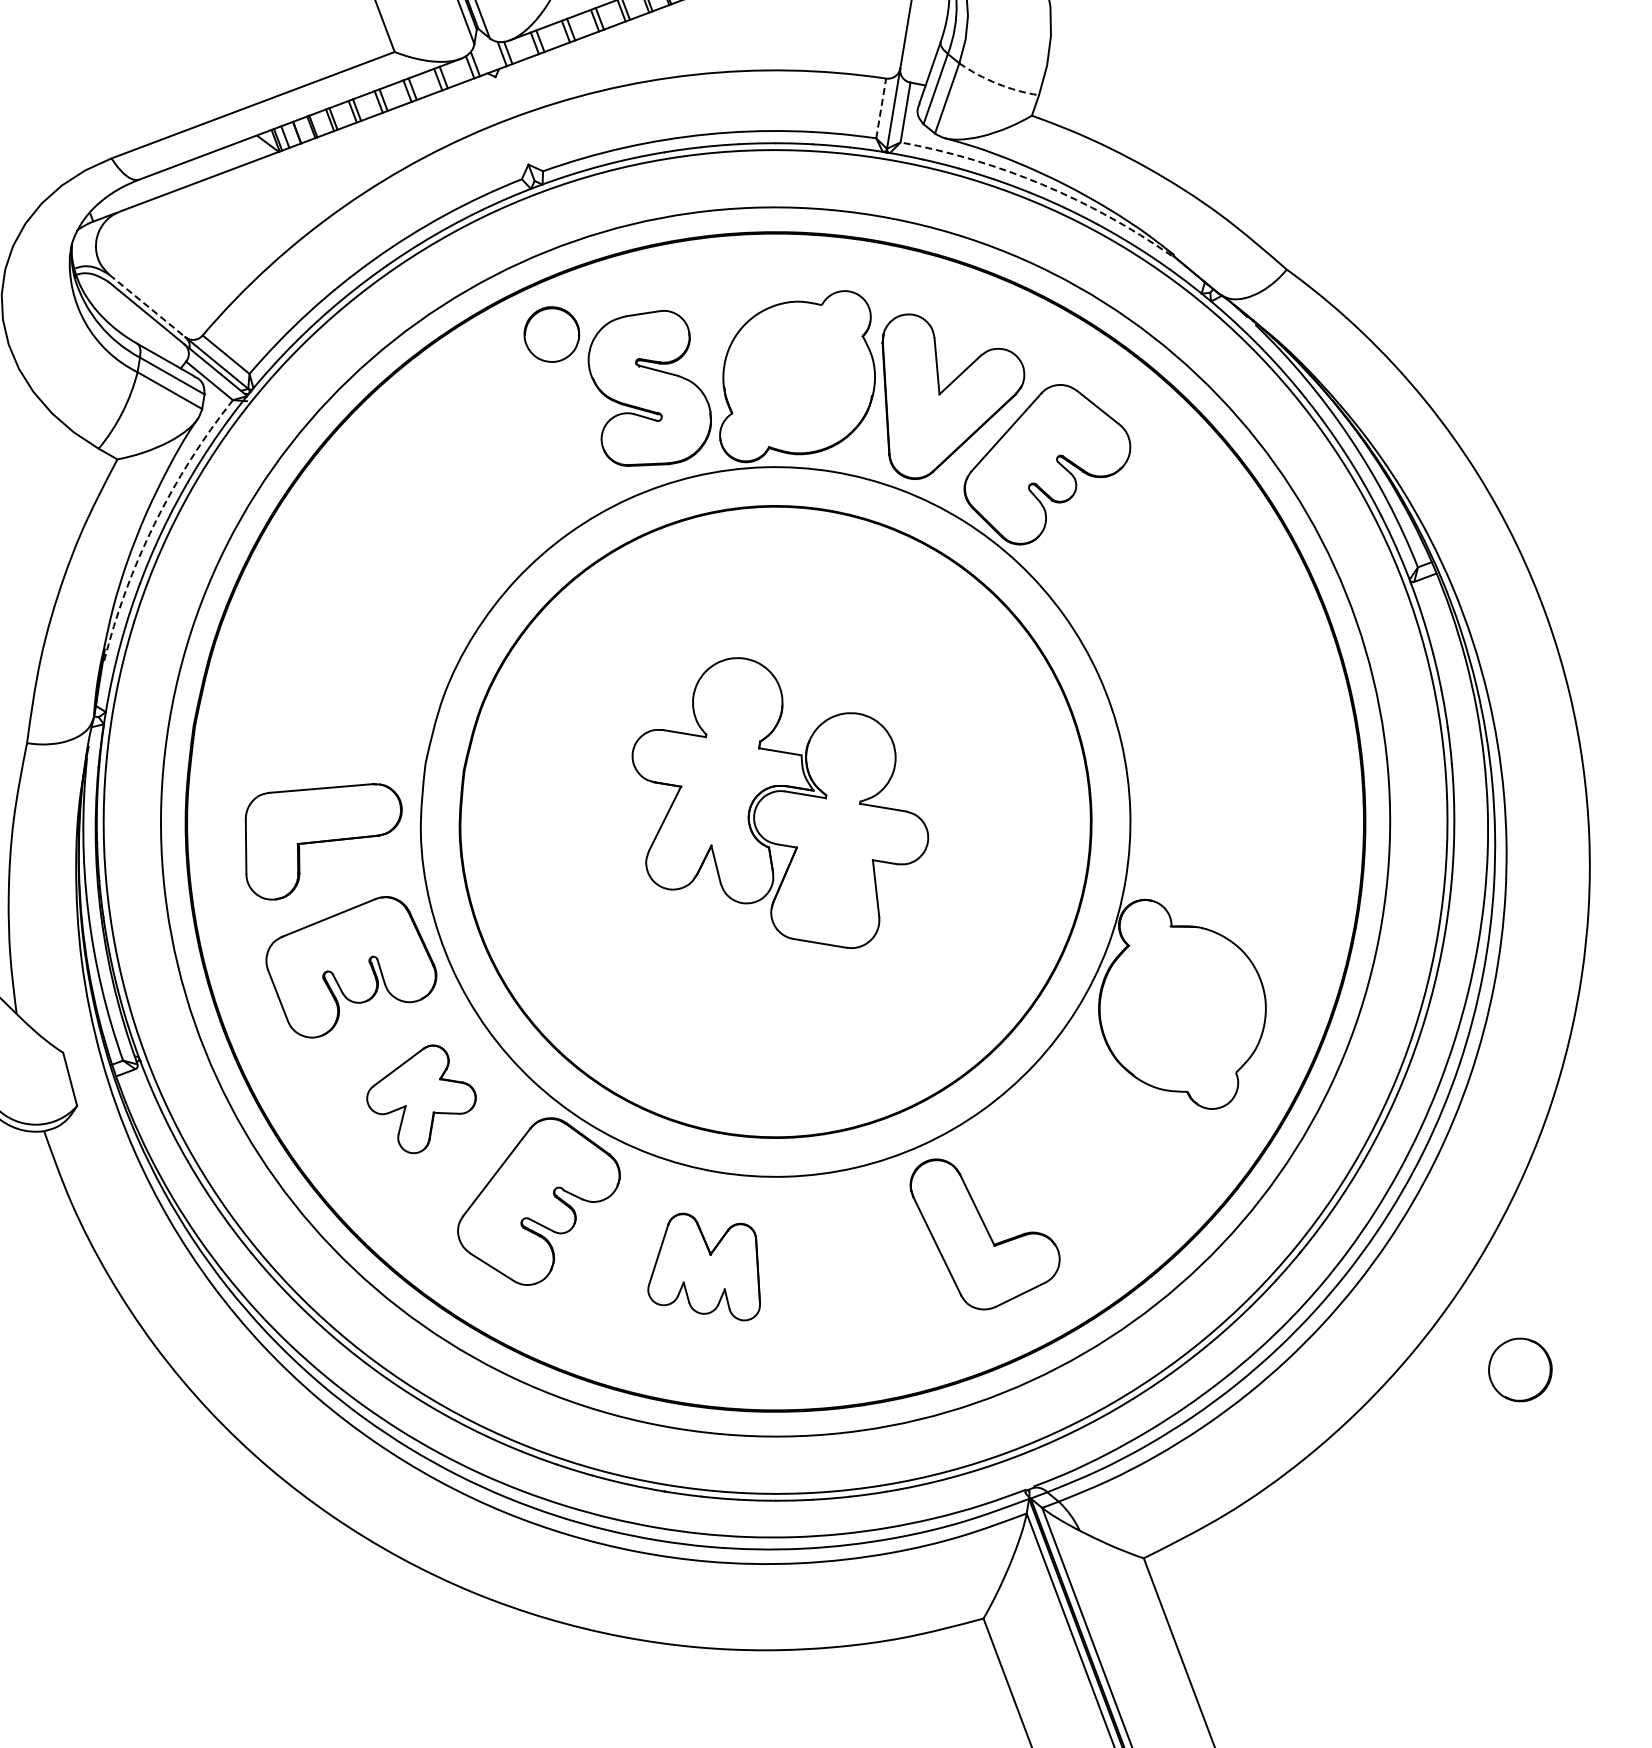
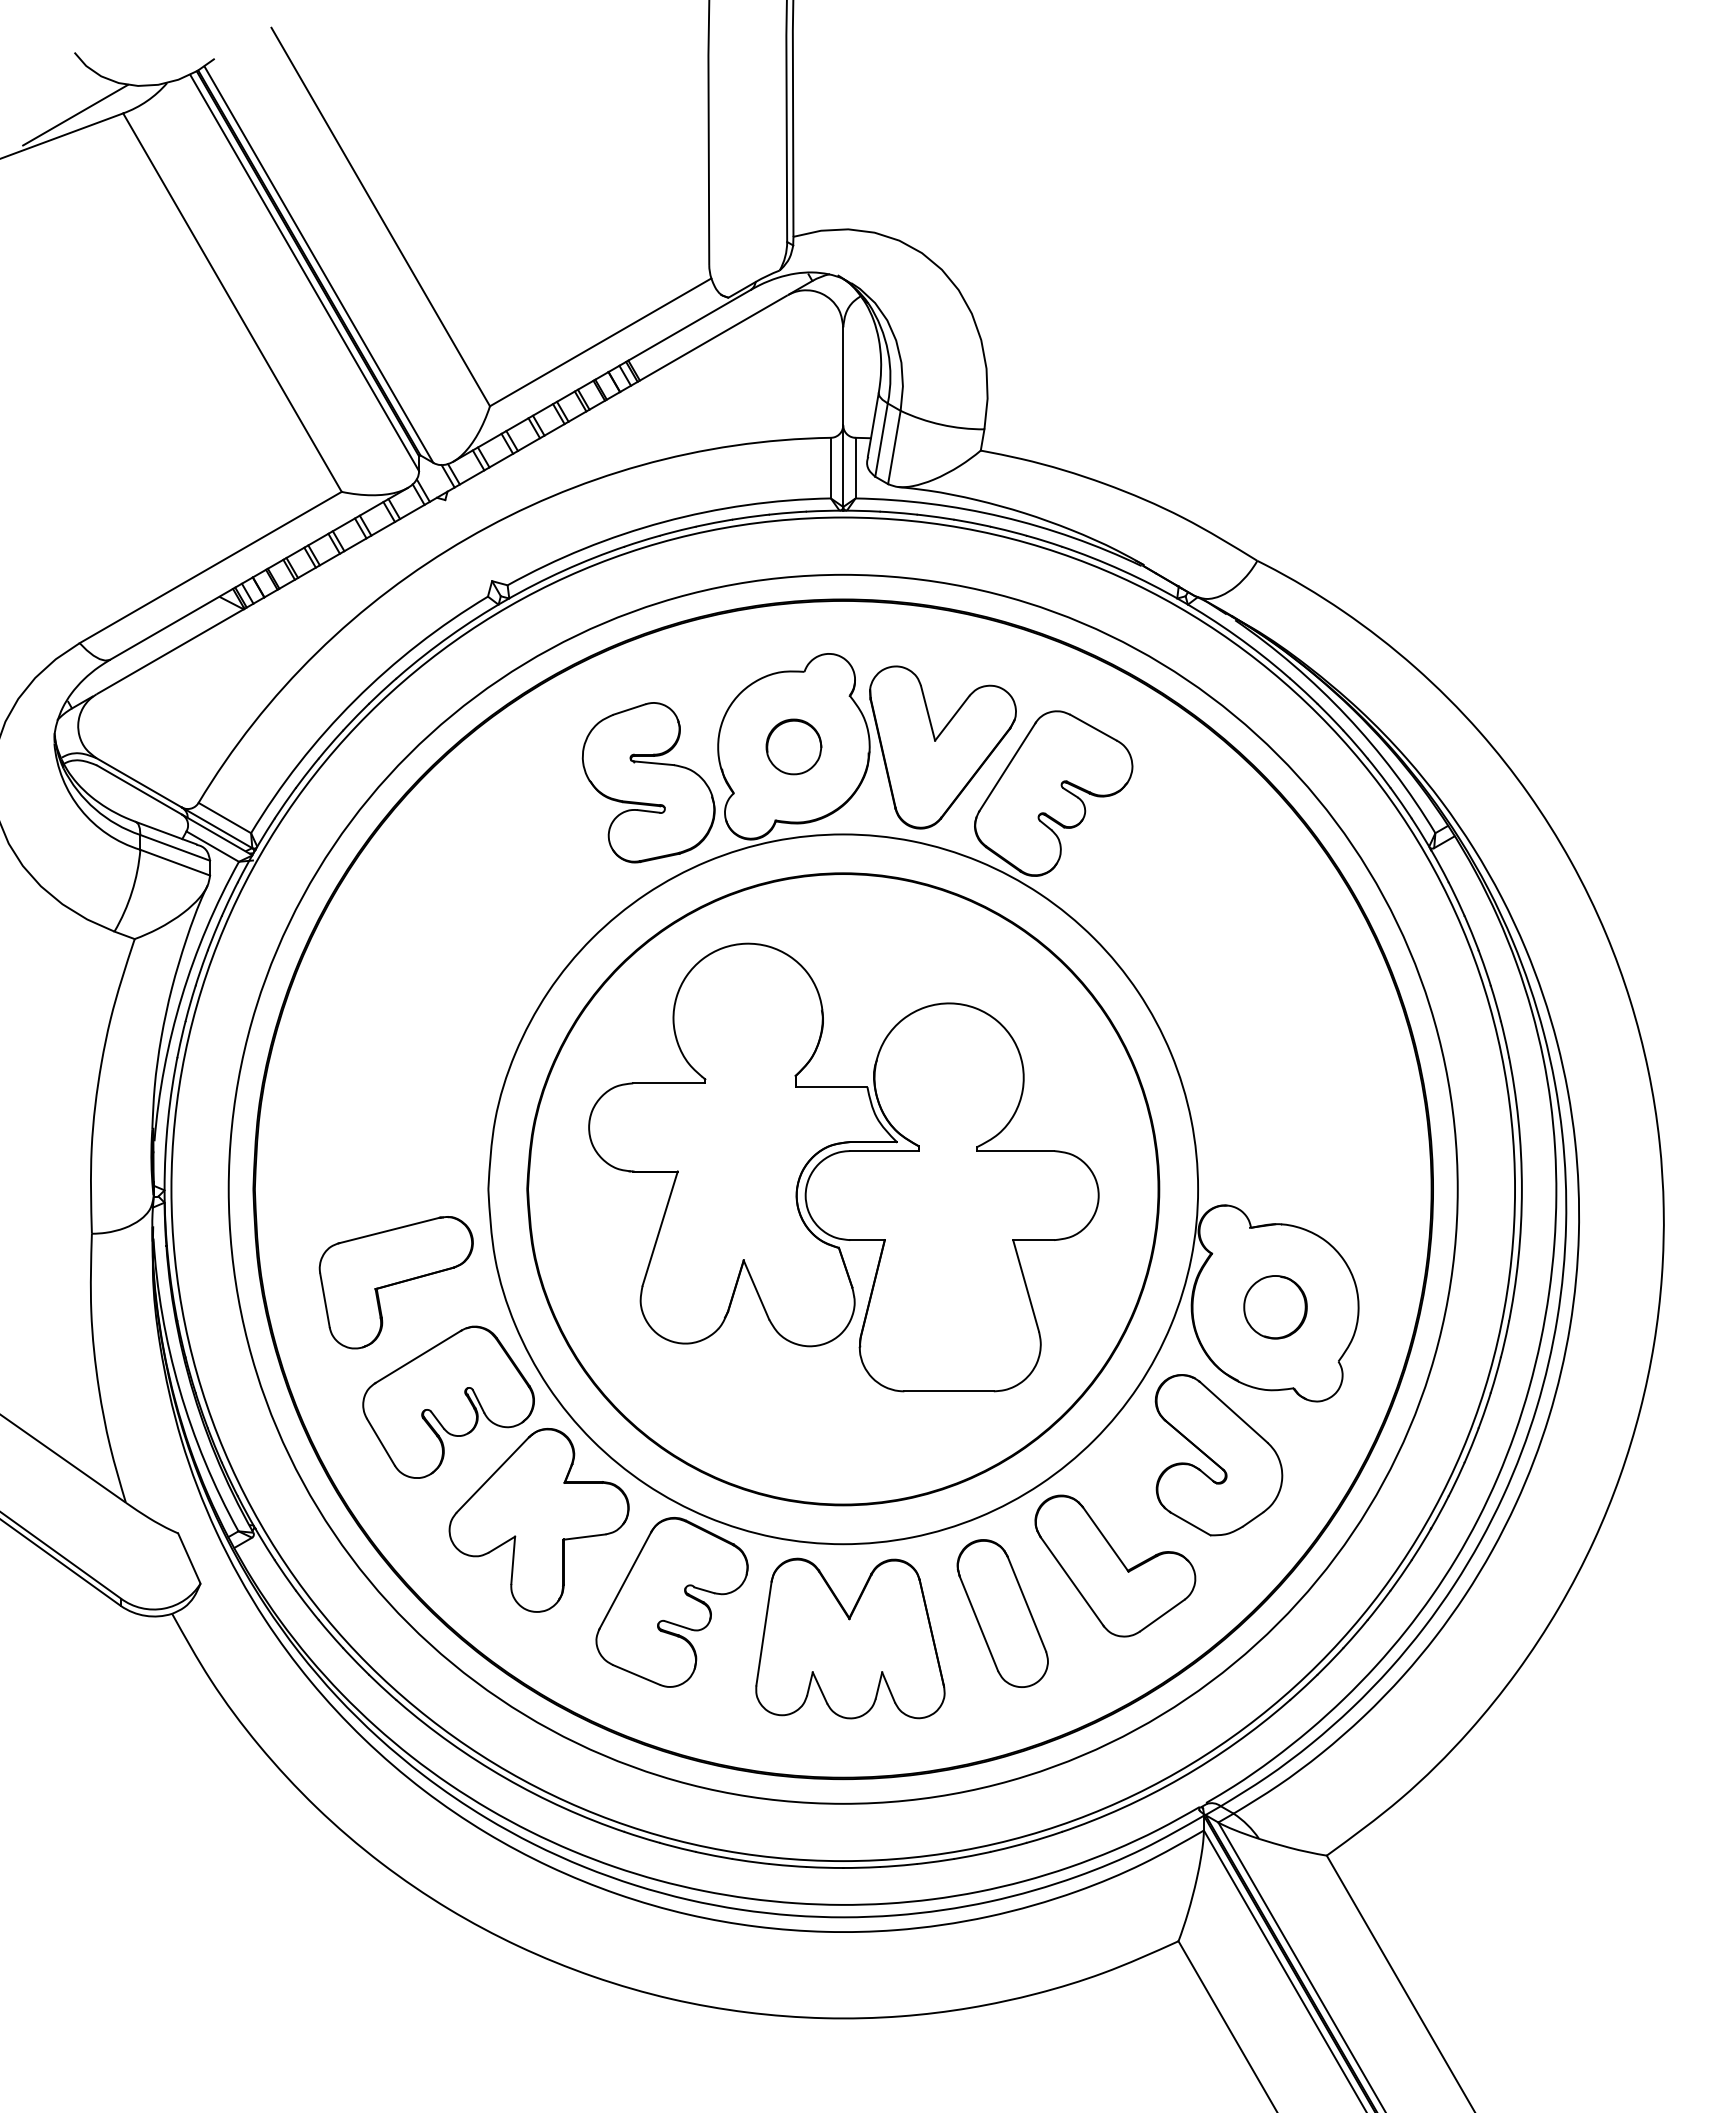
arc: (997, 83) -> (941, 424), dashed -> solid
line: (880, 107) -> (830, 467), dashed -> solid
arc: (1042, 184) -> (1002, 516), dashed -> solid
line: (147, 306) -> (139, 783), dashed -> solid
part: (551, 334) -> (793, 746), moved
arc: (154, 524) -> (181, 997), dashed -> solid
part: (779, 800) -> (843, 1167), size x1.67
part: (420, 1098) -> (538, 1520), size x1.67
part: (1102, 1145) -> (1218, 1455), added
part: (709, 1266) -> (850, 1638), size x1.67
part: (863, 1266) -> (1002, 1613), added
part: (1520, 1370) -> (1275, 1307), moved

